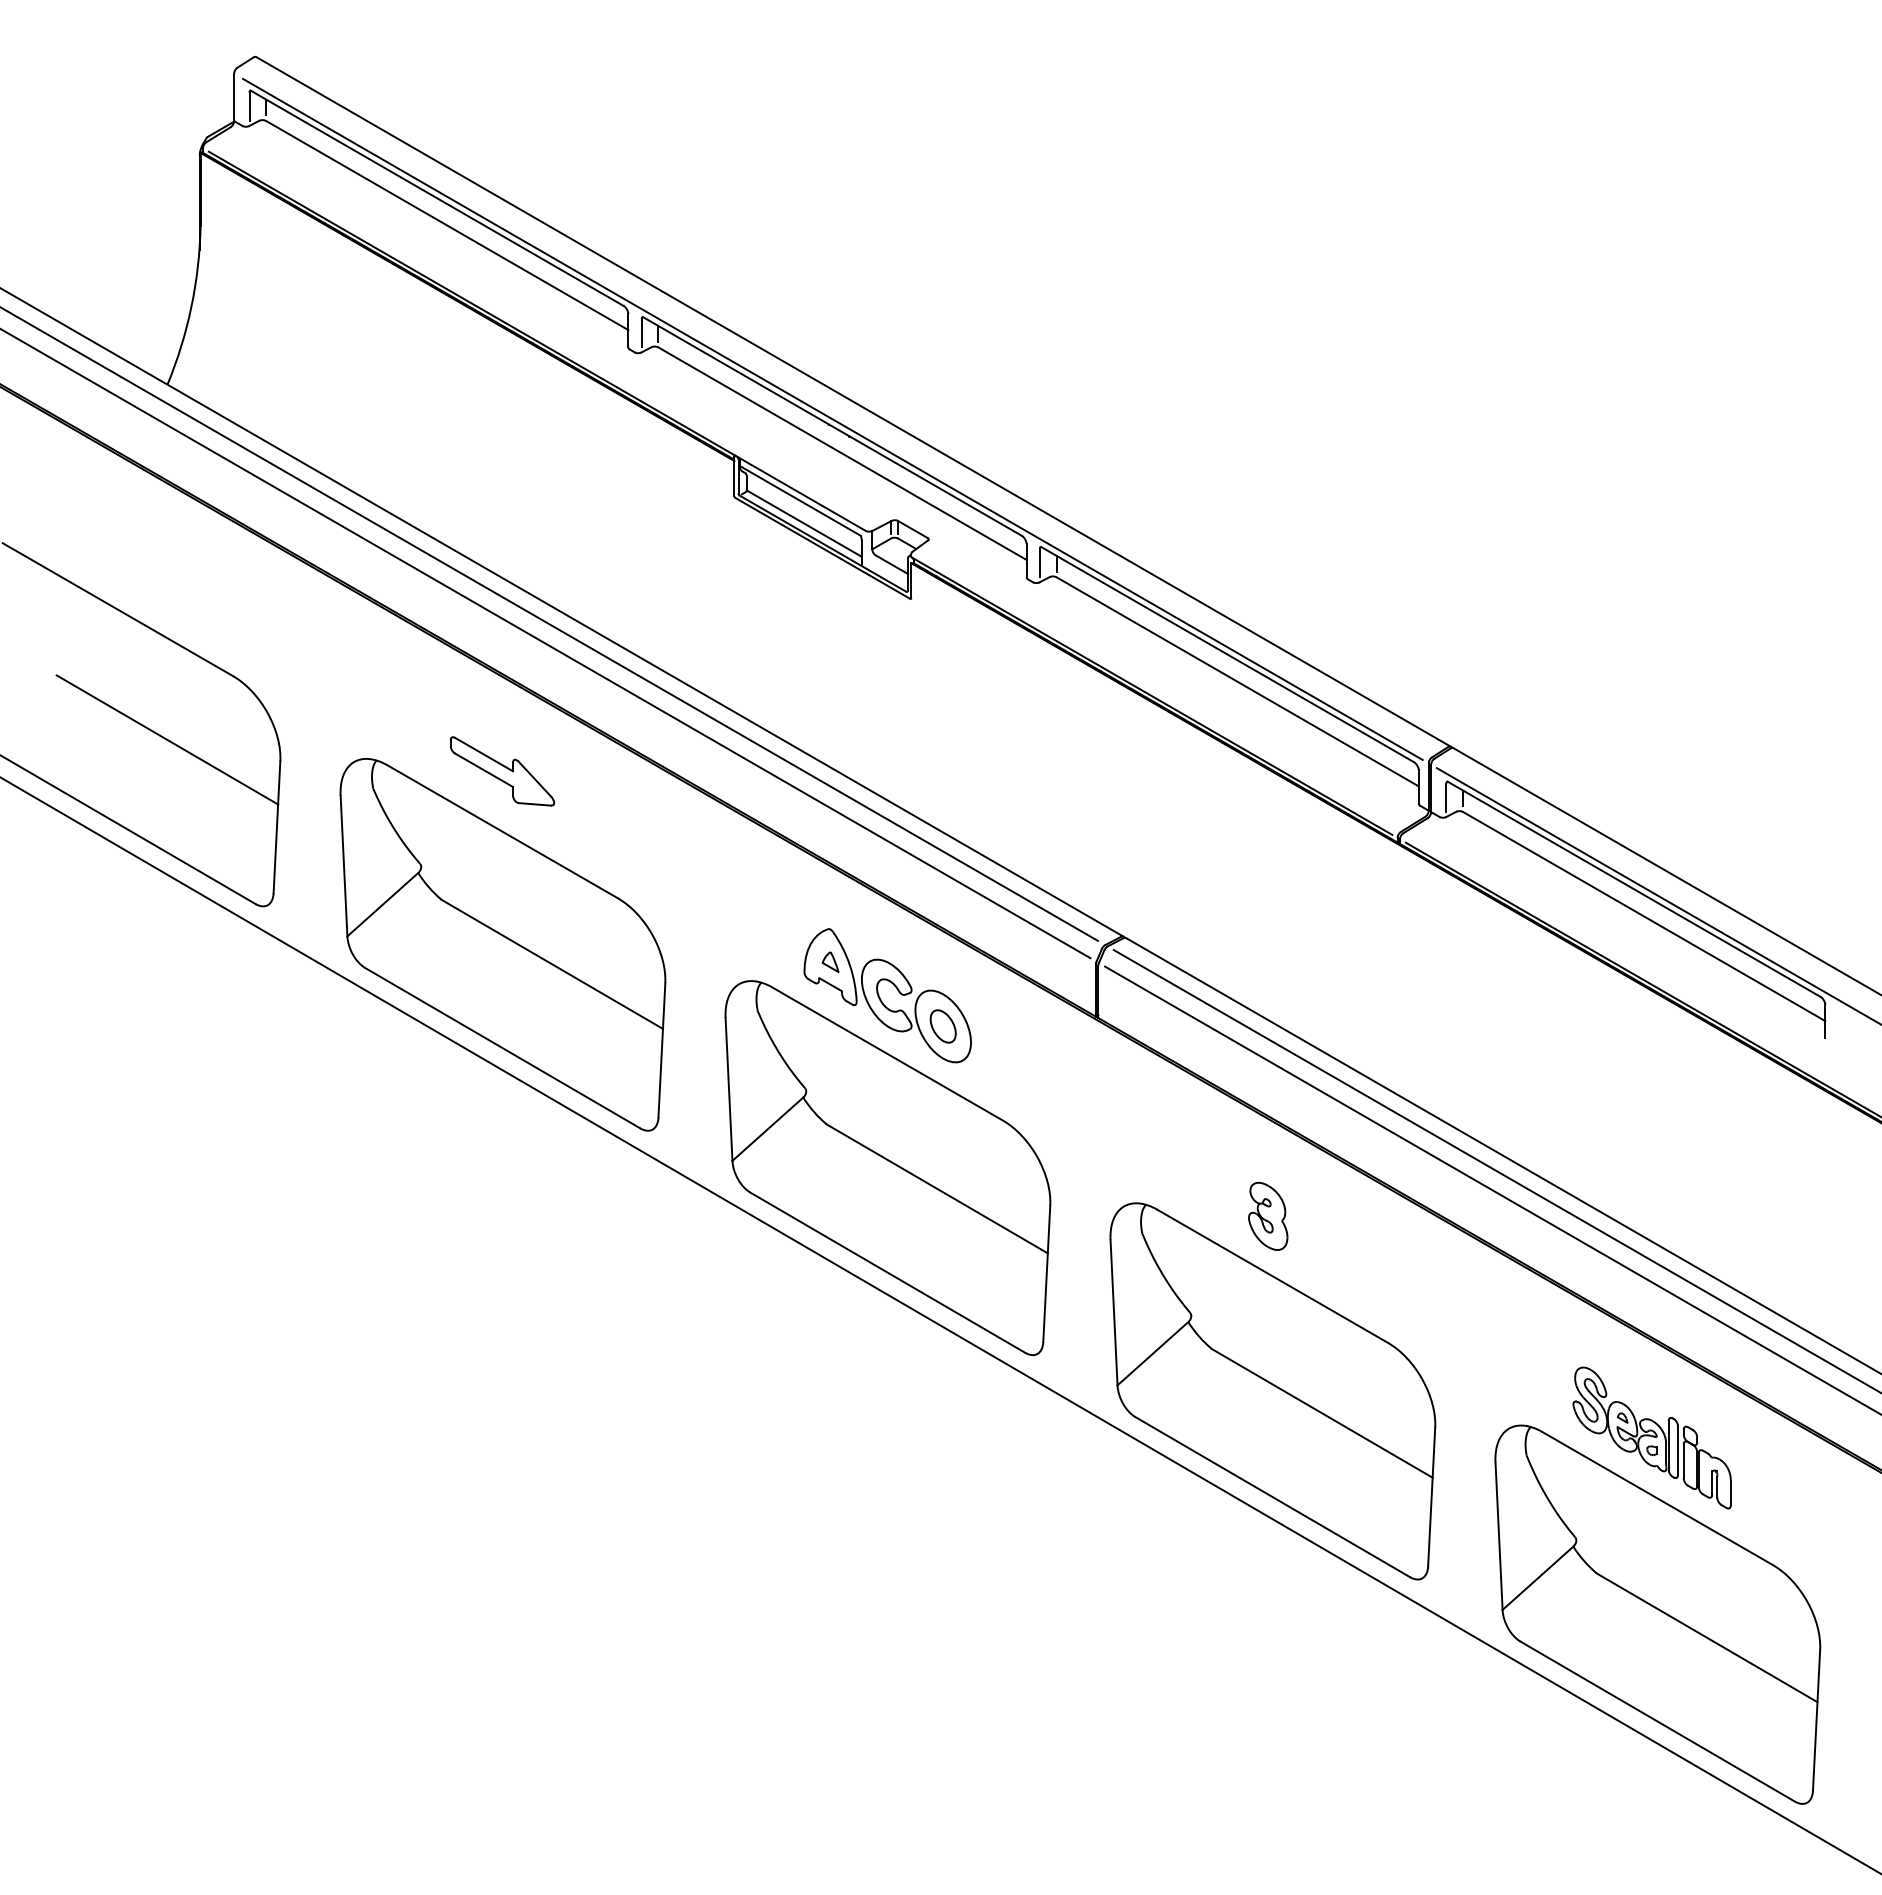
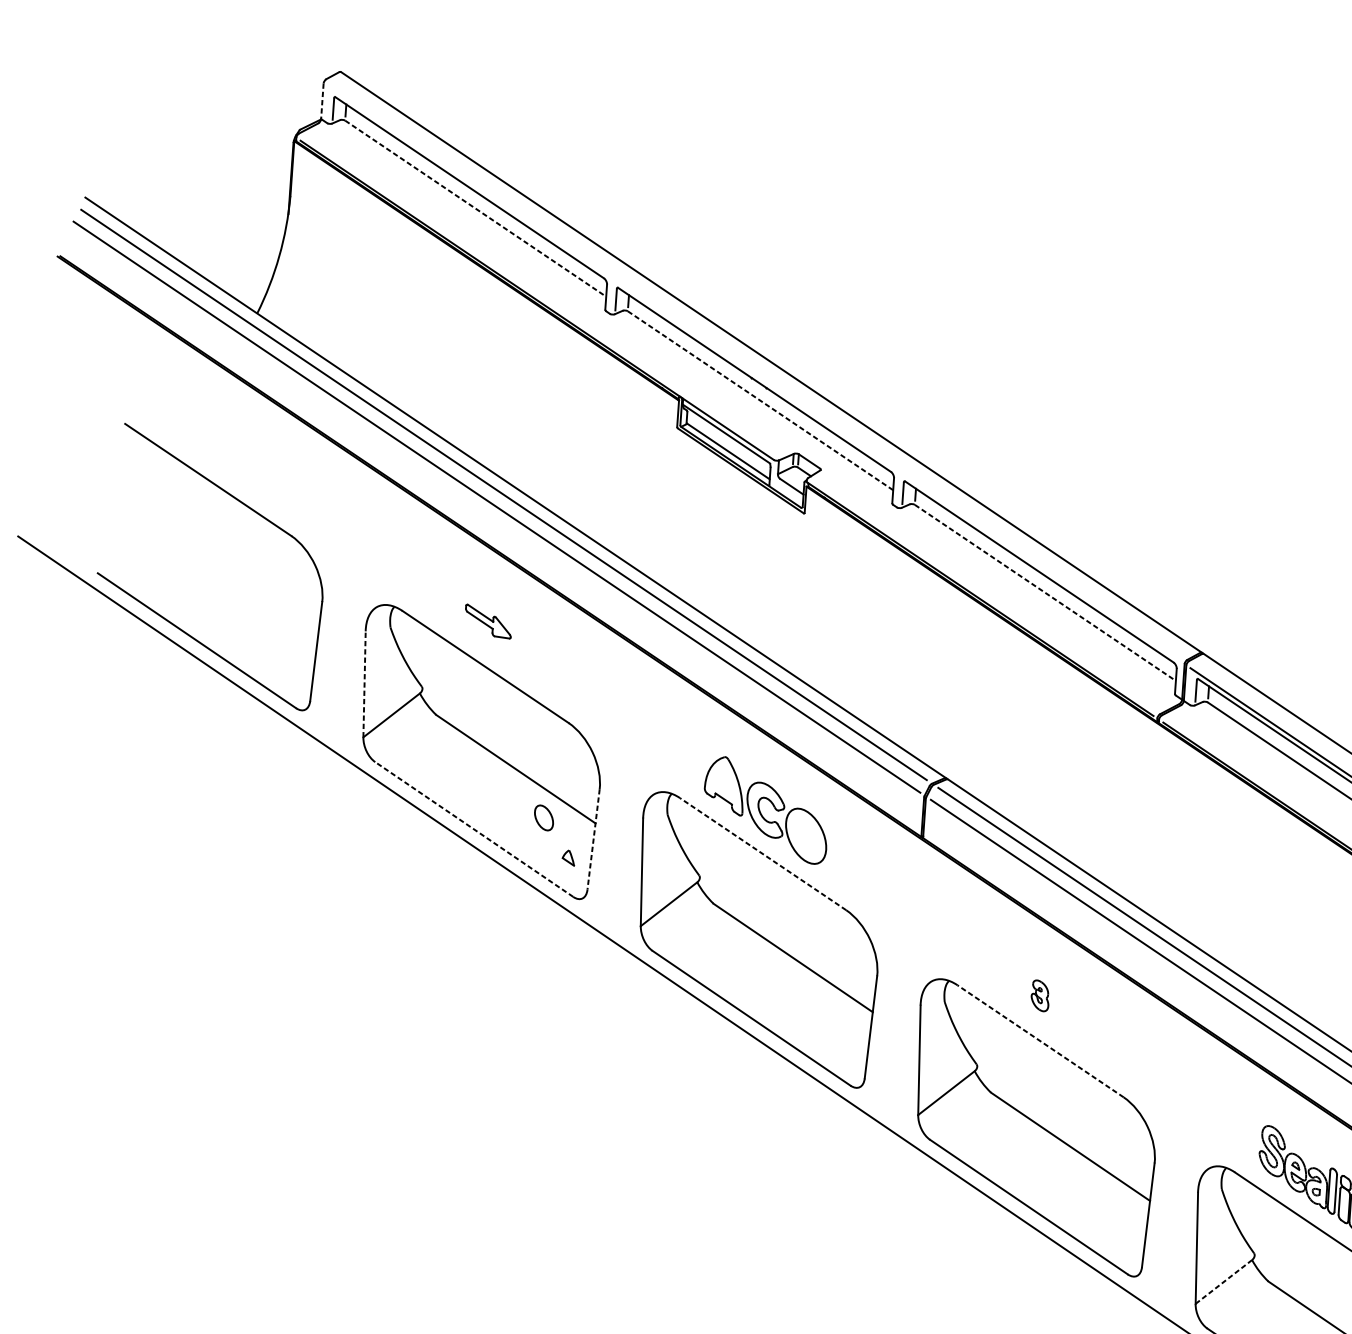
line: (234, 97) -> (322, 101), solid -> dashed
line: (447, 225) -> (475, 208), solid -> dashed
line: (832, 418) -> (754, 373), removed
line: (842, 453) -> (760, 400), solid -> dashed
line: (1238, 682) -> (1045, 593), solid -> dashed
line: (167, 739) -> (238, 580), removed
part: (502, 771) -> (488, 621), size x0.6
line: (344, 865) -> (364, 683), solid -> dashed
part: (830, 962) -> (568, 858), moved
part: (942, 1026) -> (543, 817), moved
line: (502, 1047) -> (474, 828), solid -> dashed
line: (661, 1050) -> (593, 839), solid -> dashed
line: (887, 1053) -> (762, 853), solid -> dashed
part: (1268, 1215) -> (1040, 995), size x0.6
line: (1272, 1276) -> (1040, 1041), solid -> dashed
line: (1538, 1577) -> (1224, 1281), solid -> dashed

